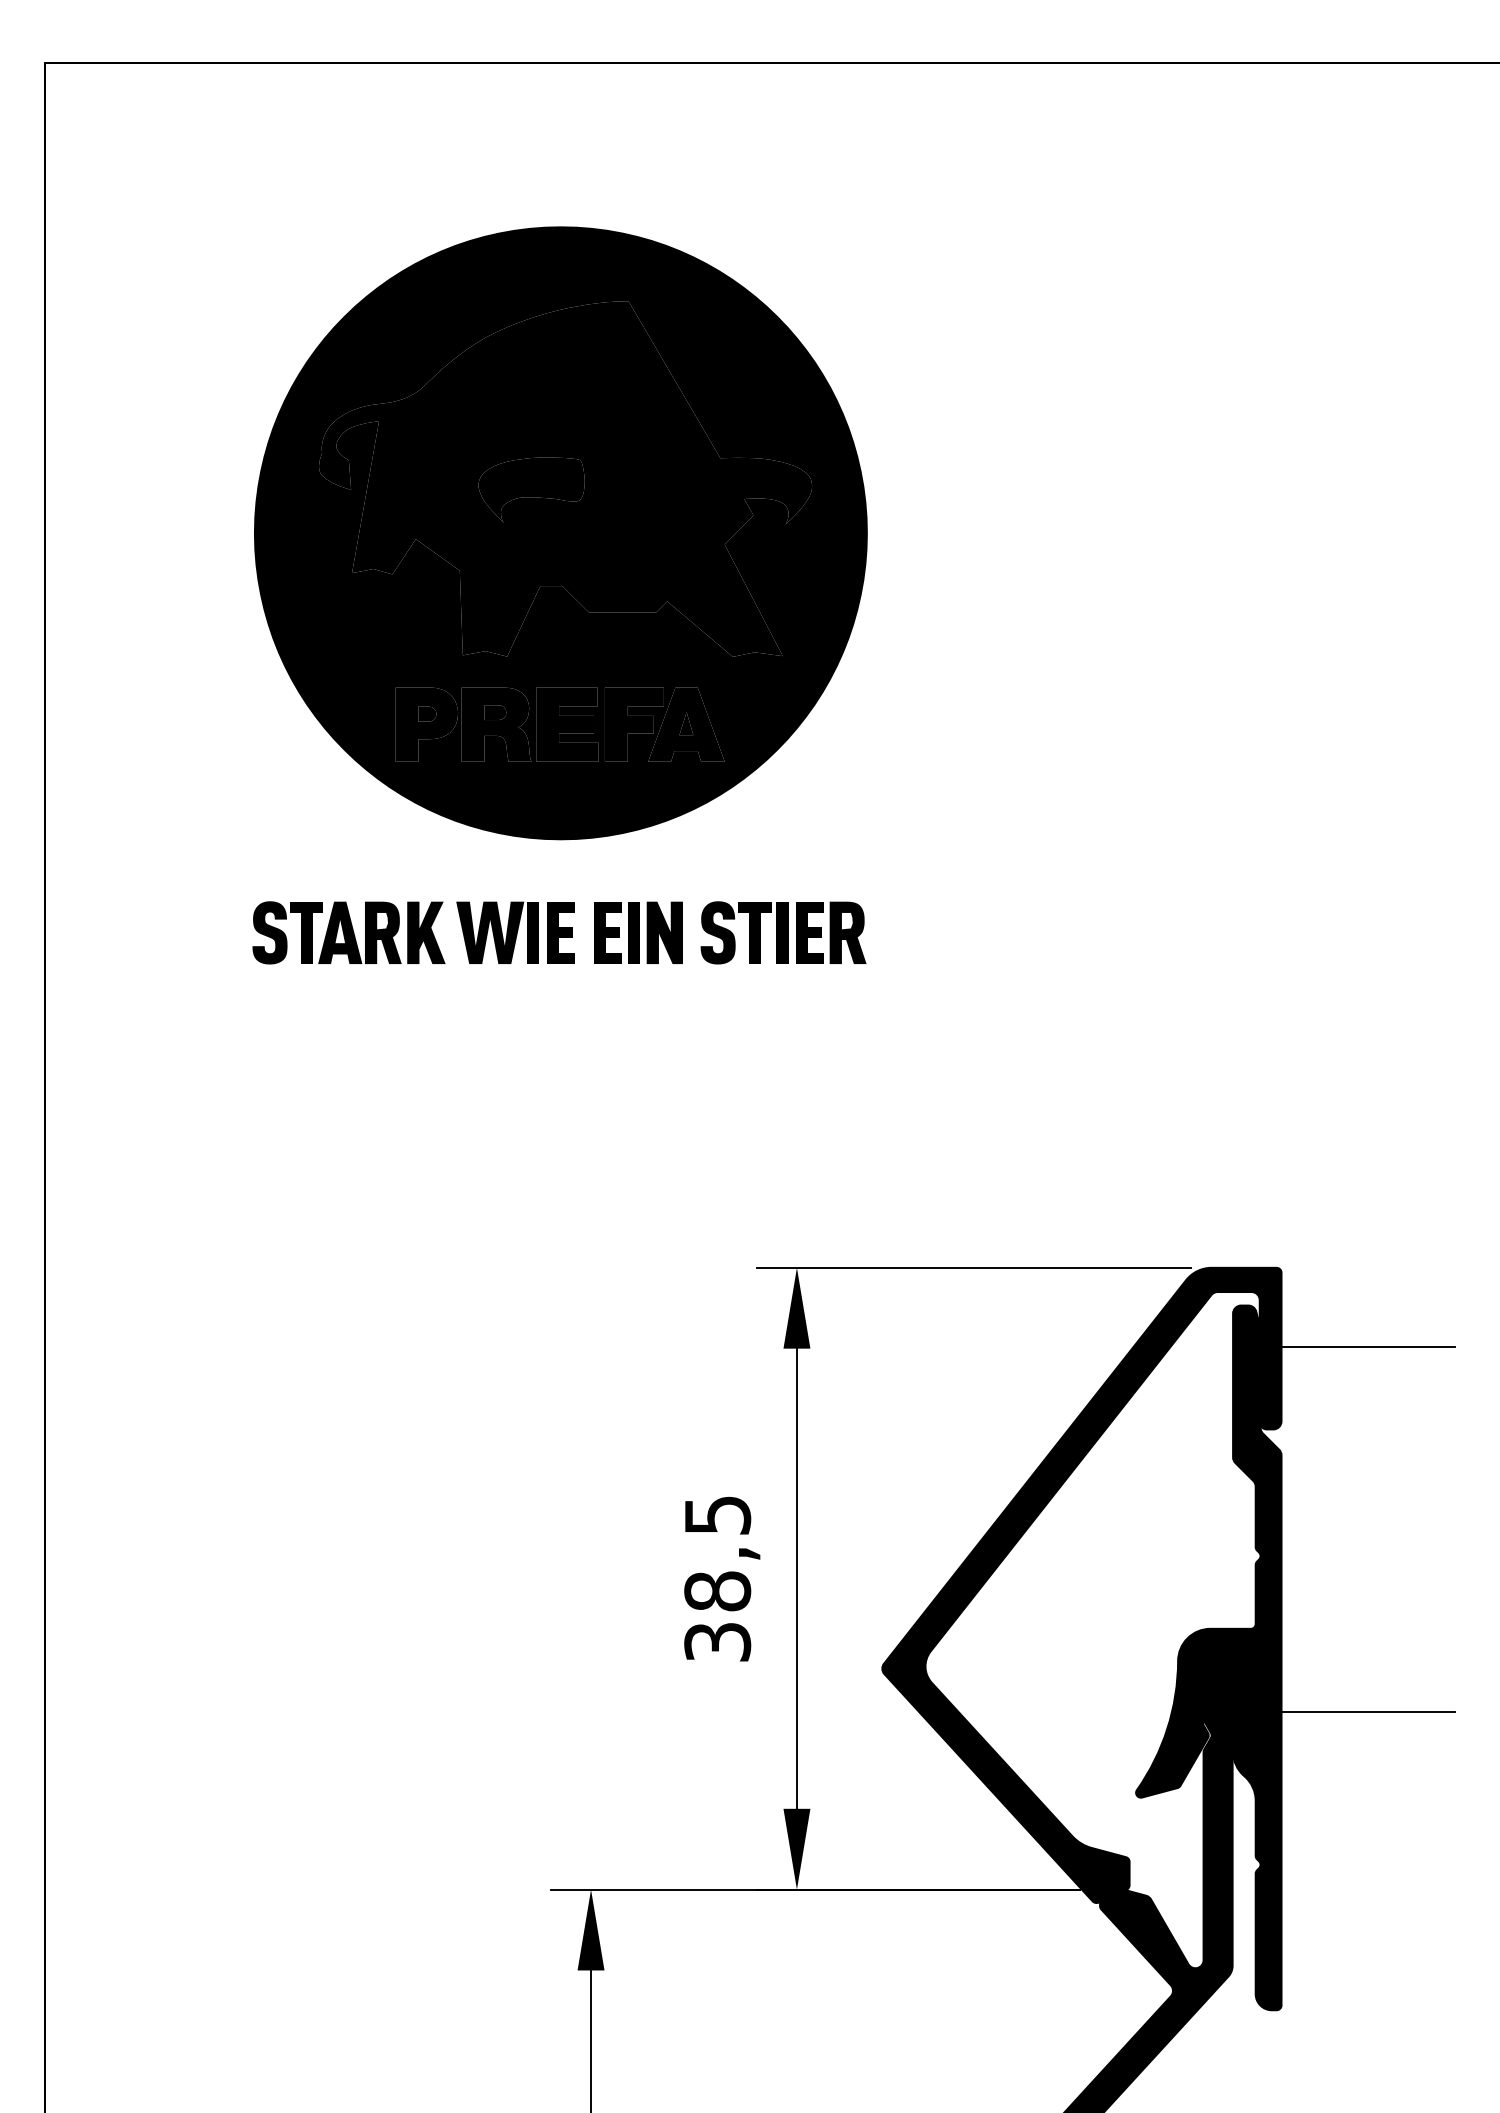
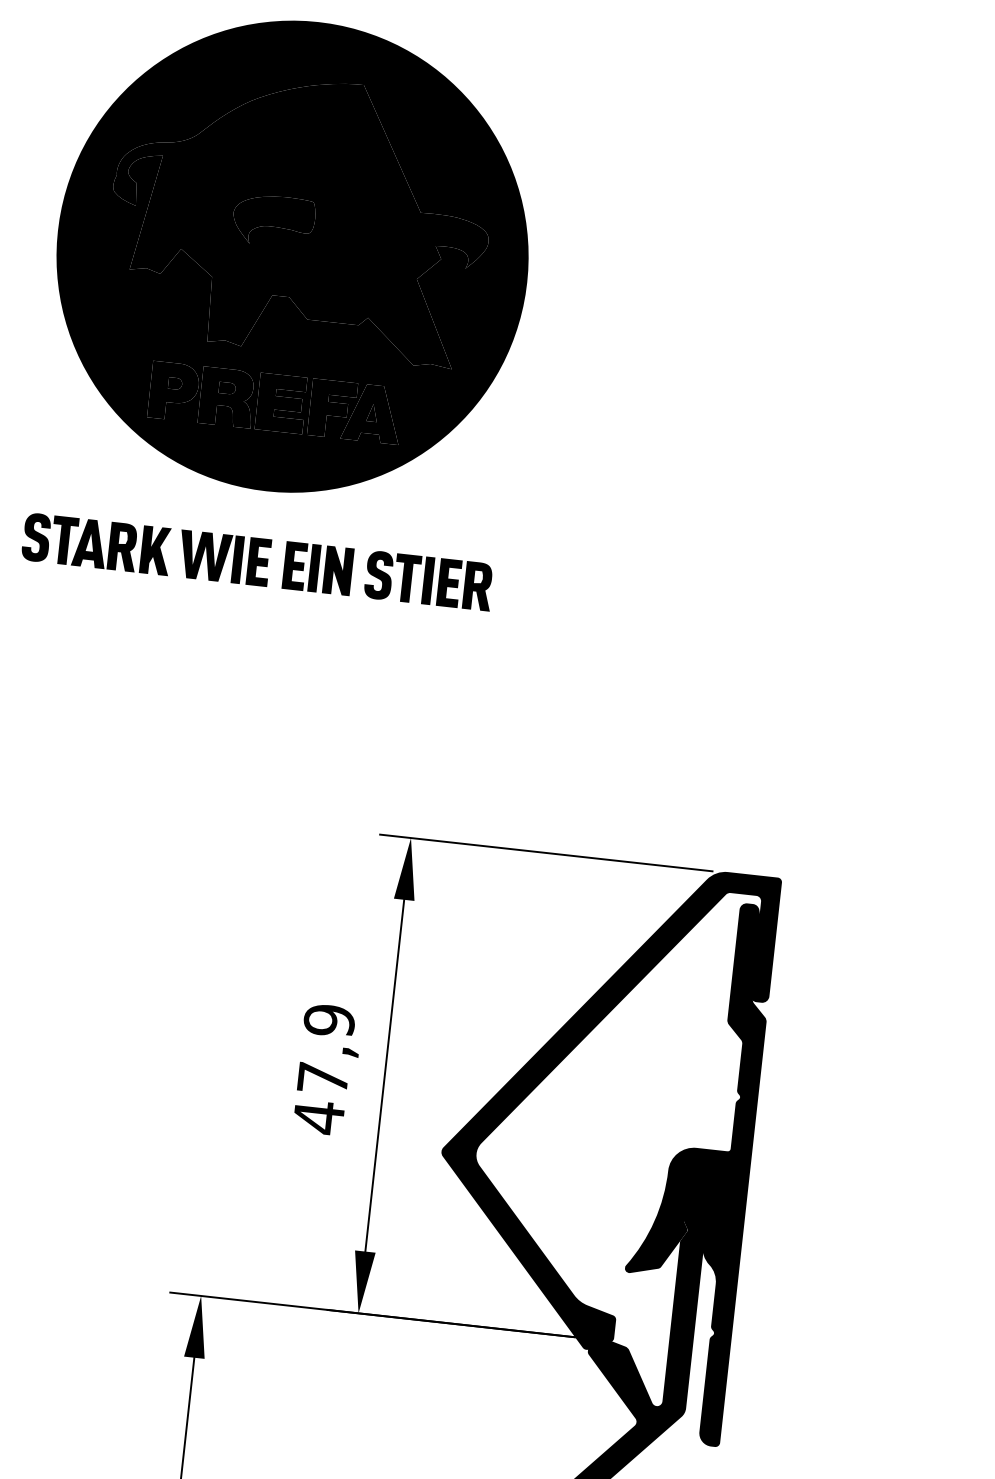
line: (1367, 1347) -> (840, 947), removed
text: (717, 1579) -> (324, 1069), 38,5 -> 47,9
line: (1367, 1711) -> (809, 1225), removed

